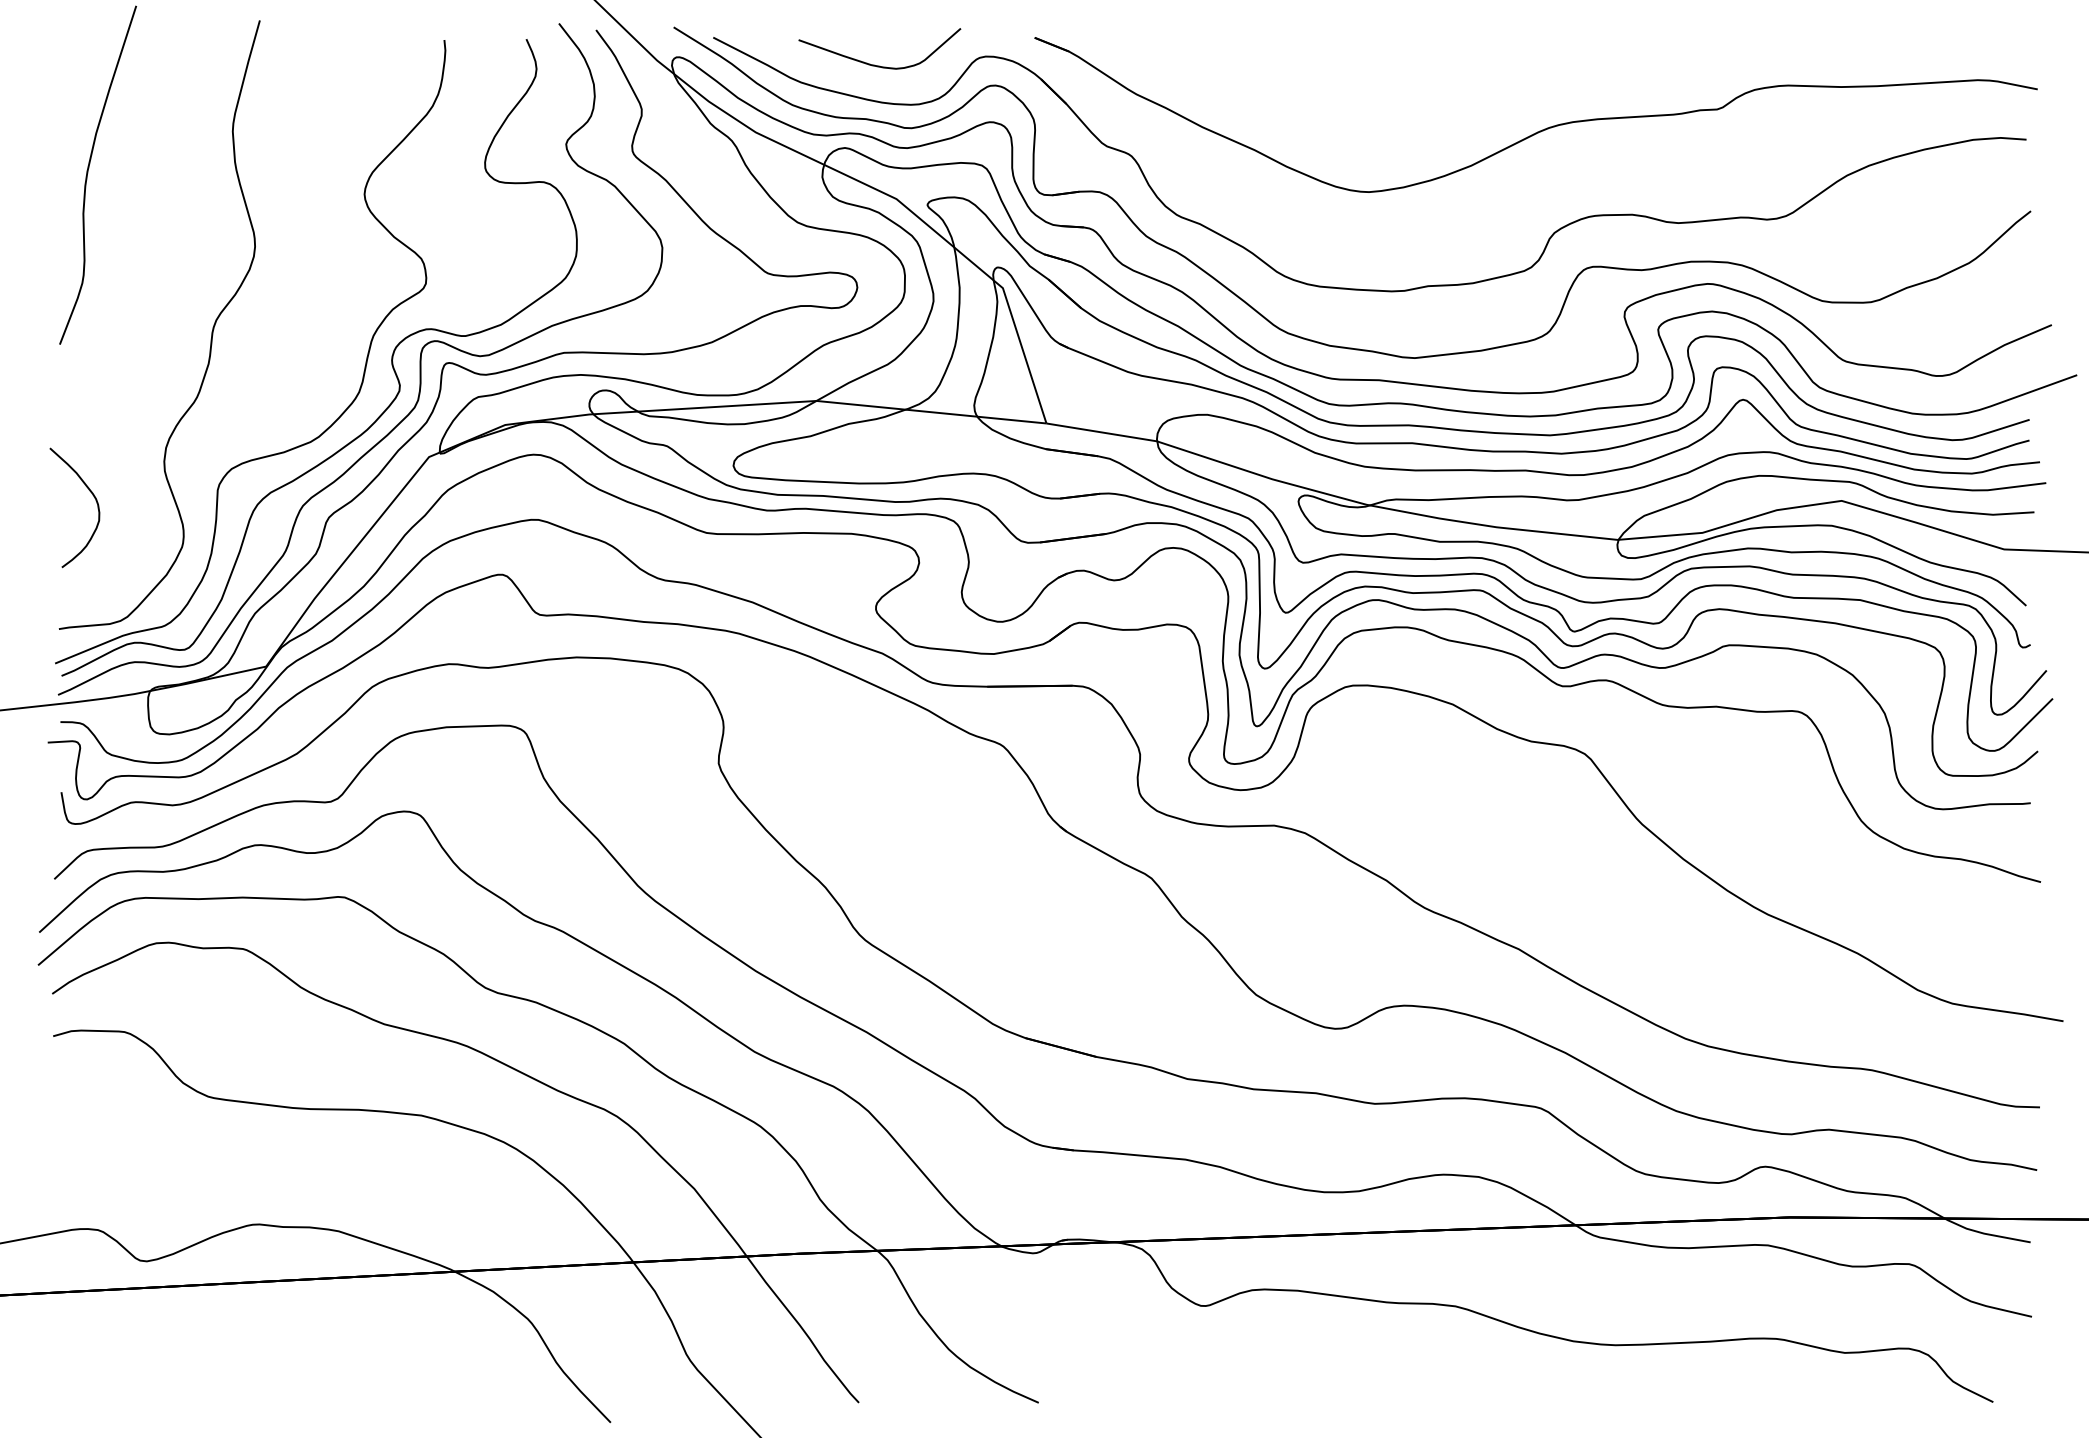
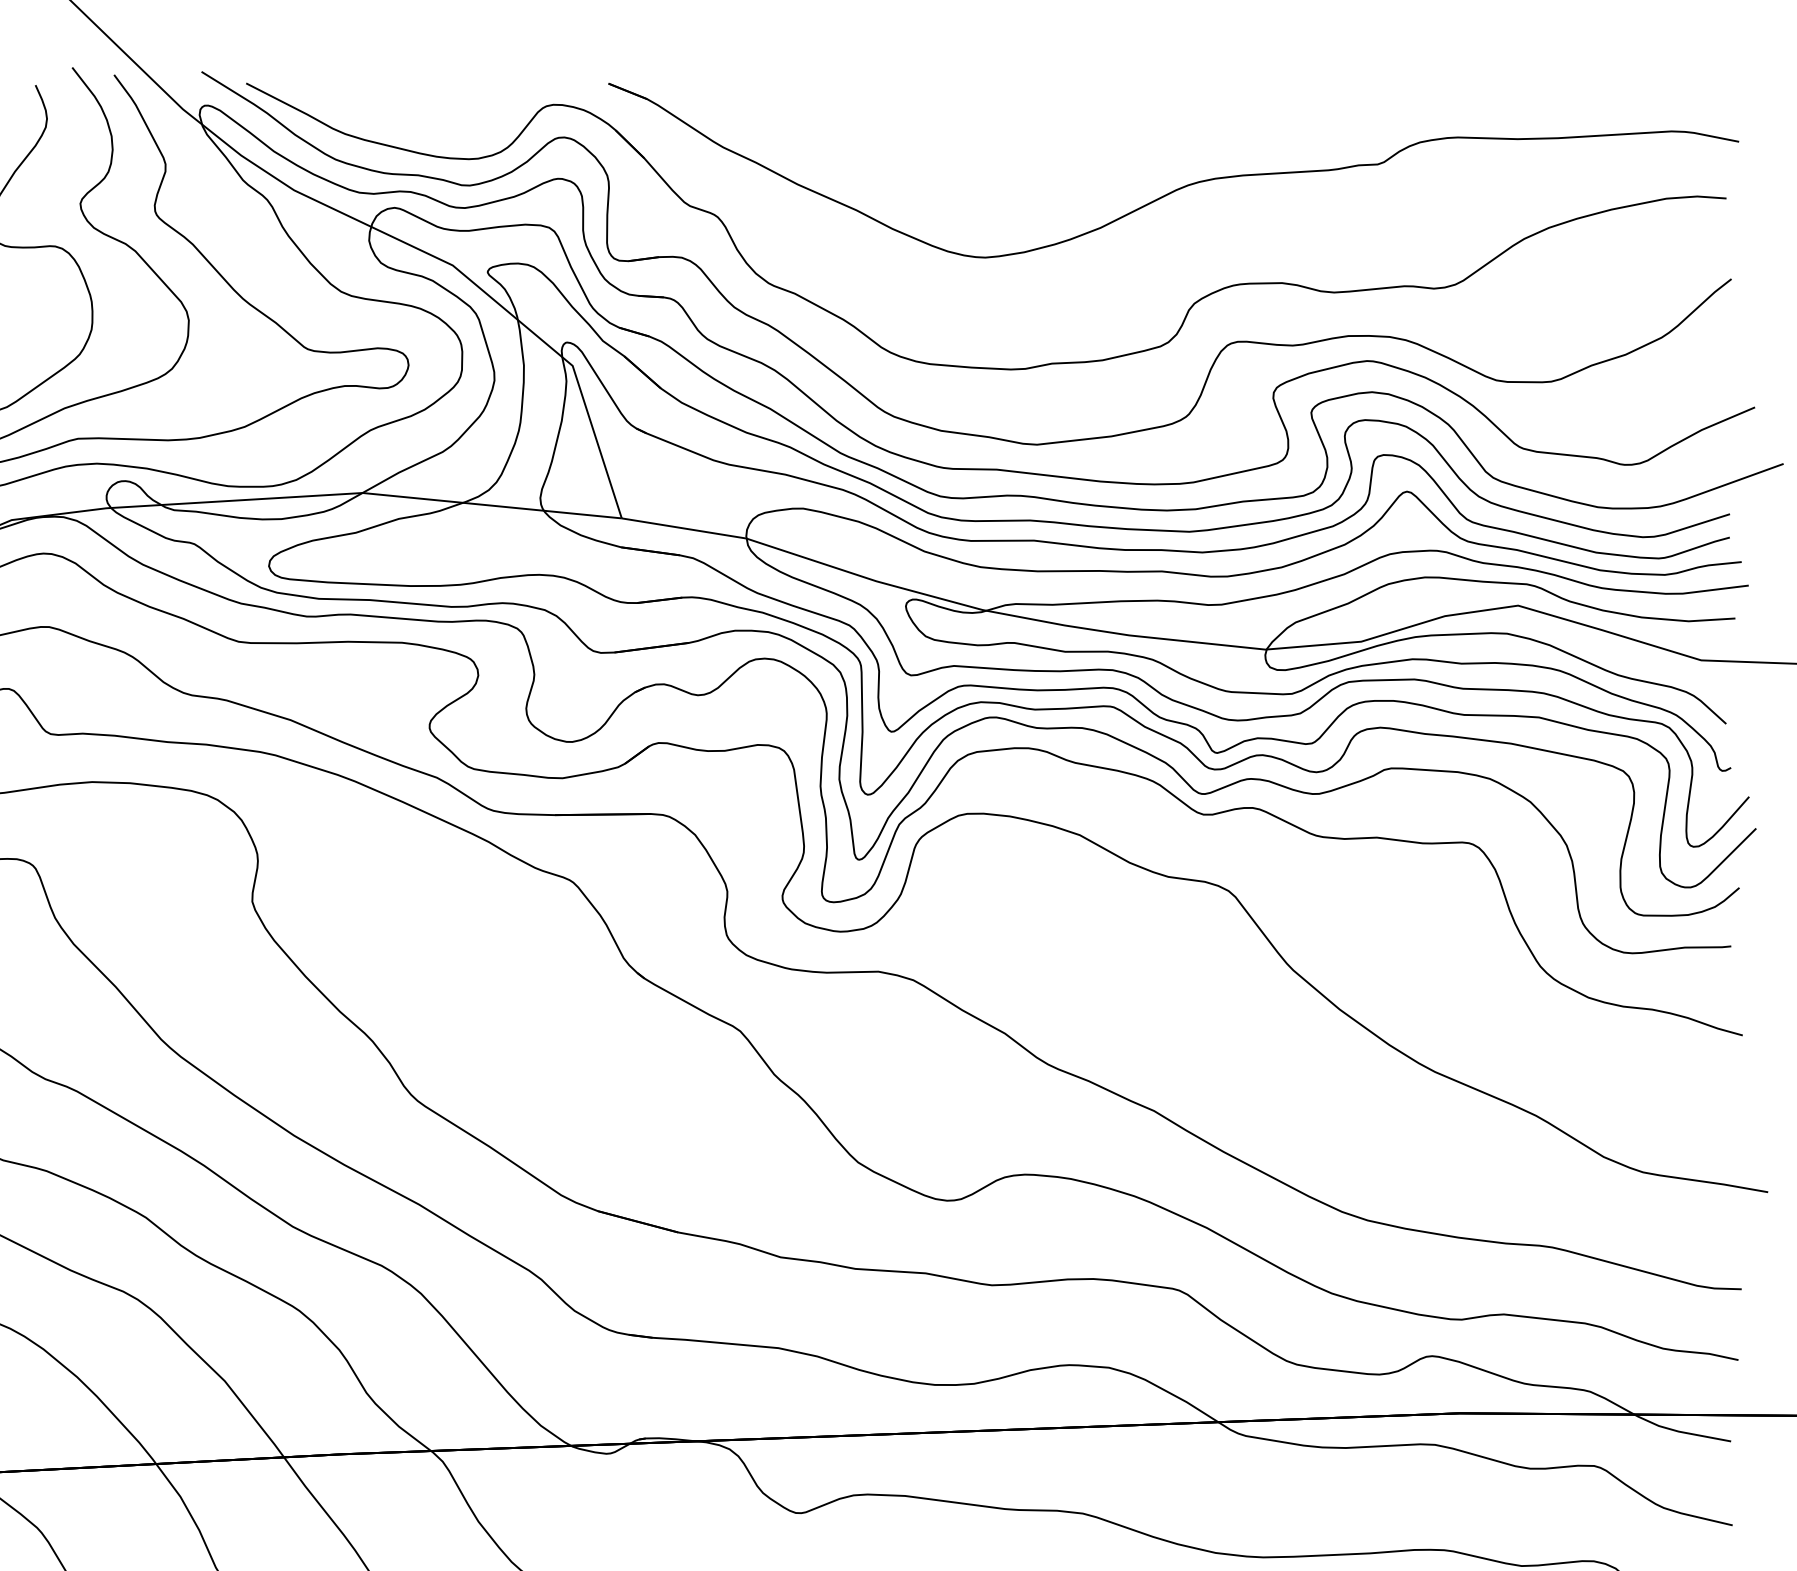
curve: (874, 64) -> (427, 113), removed

